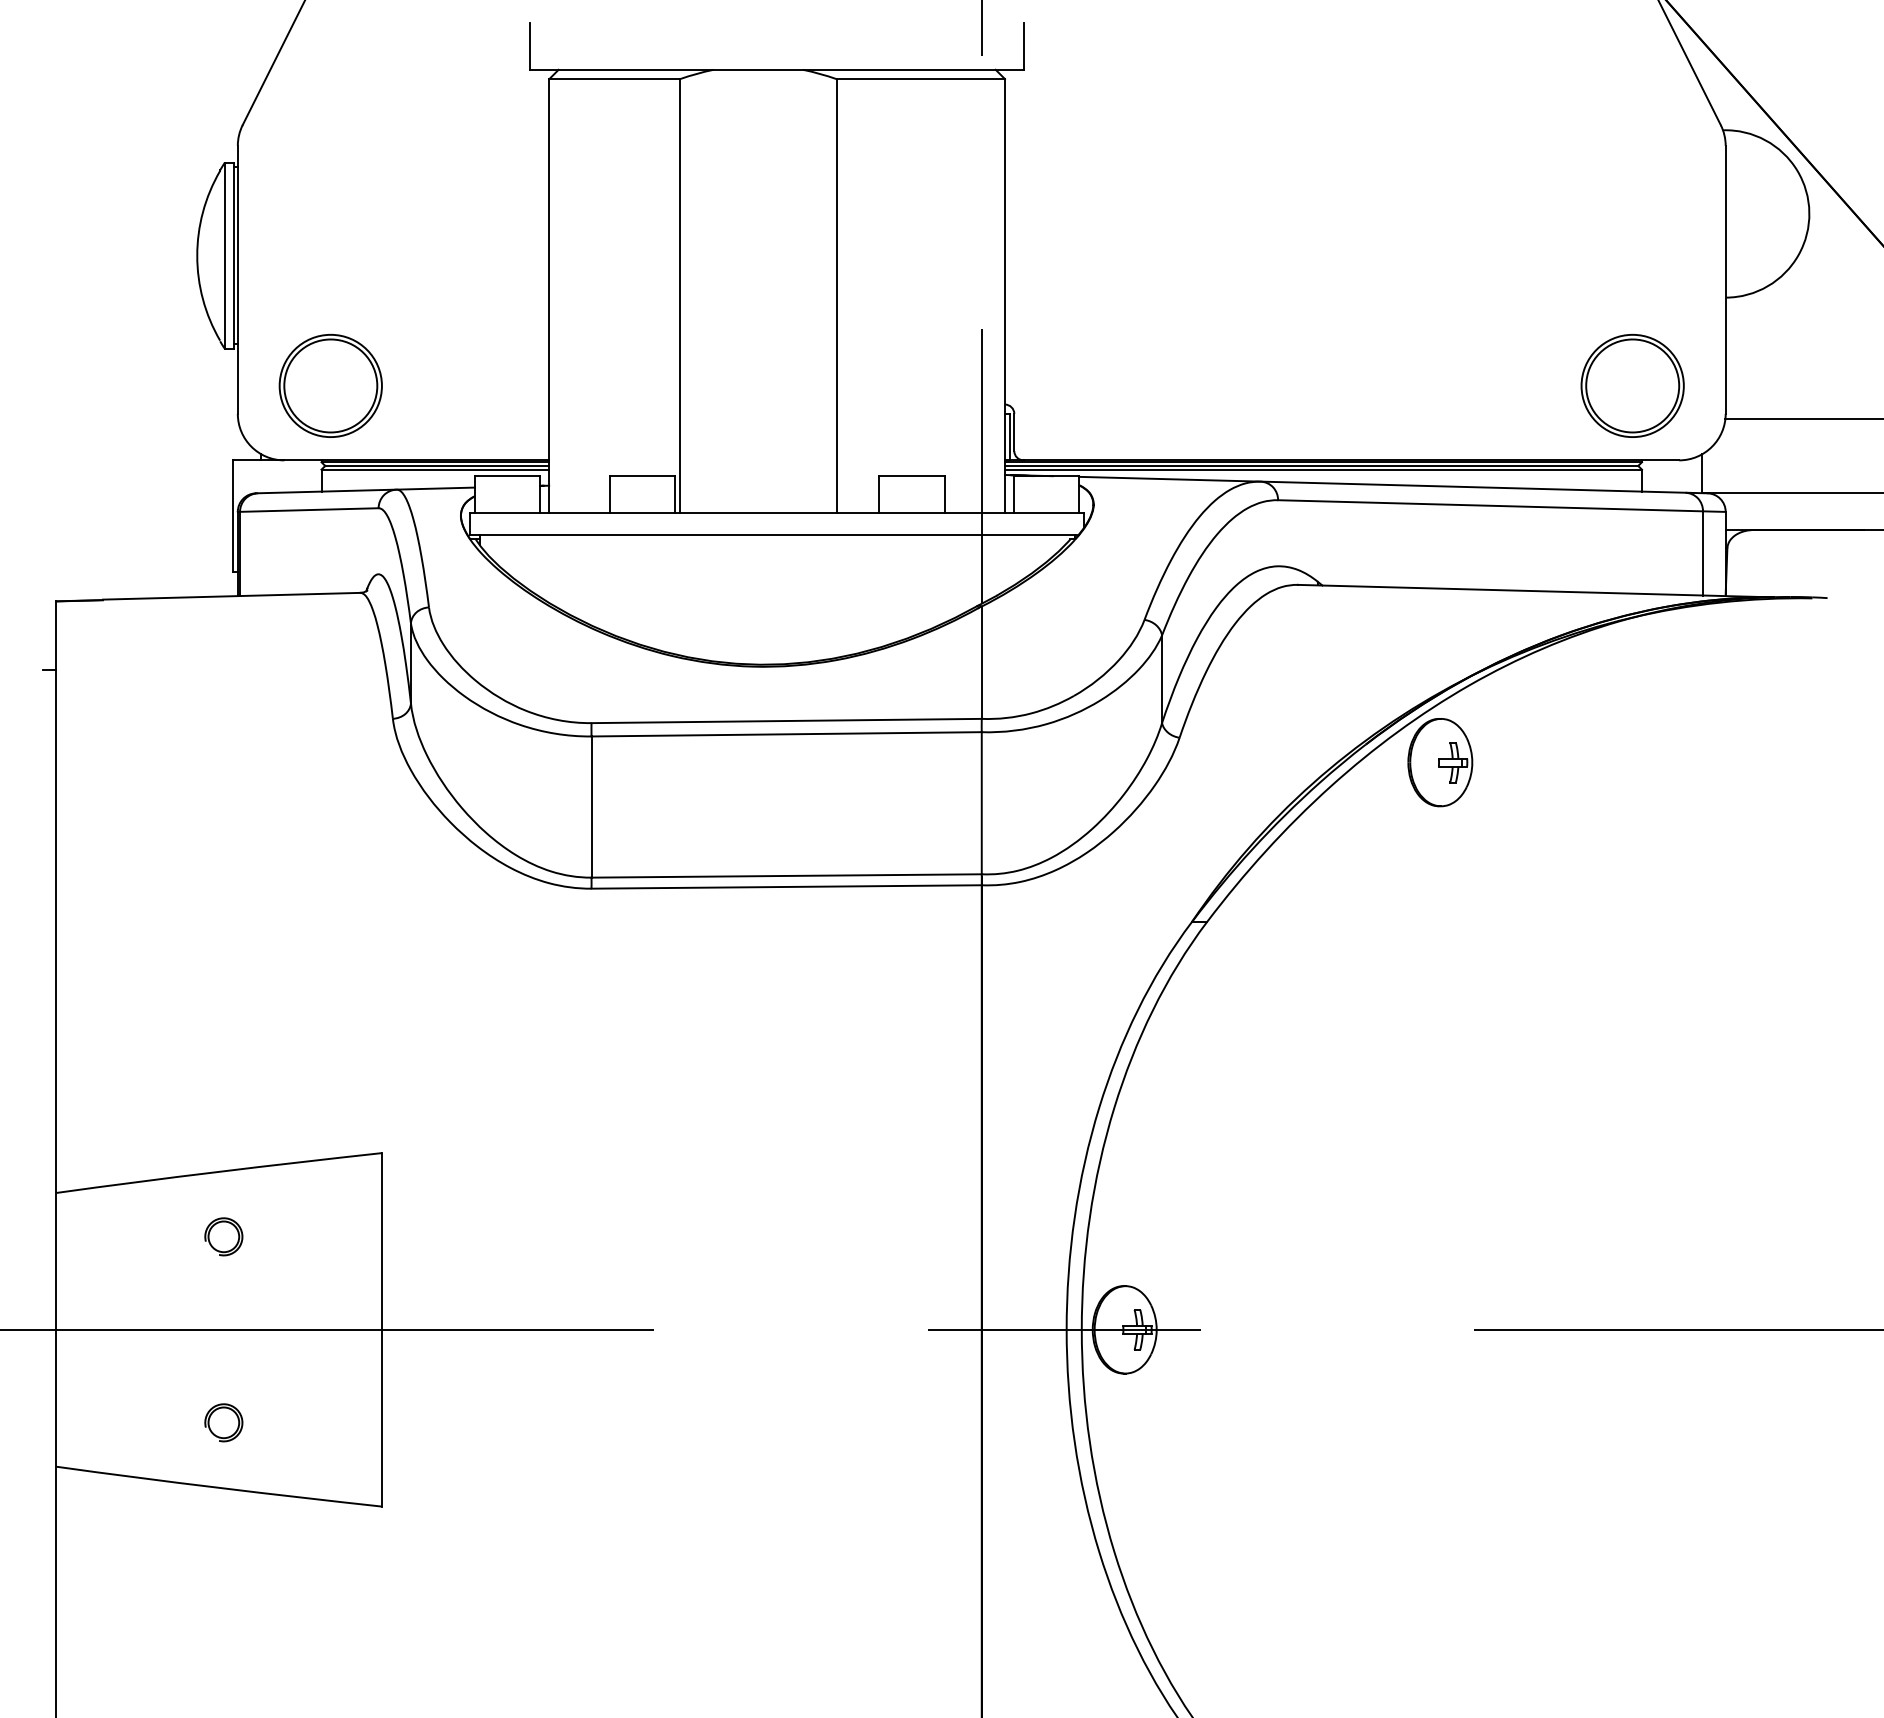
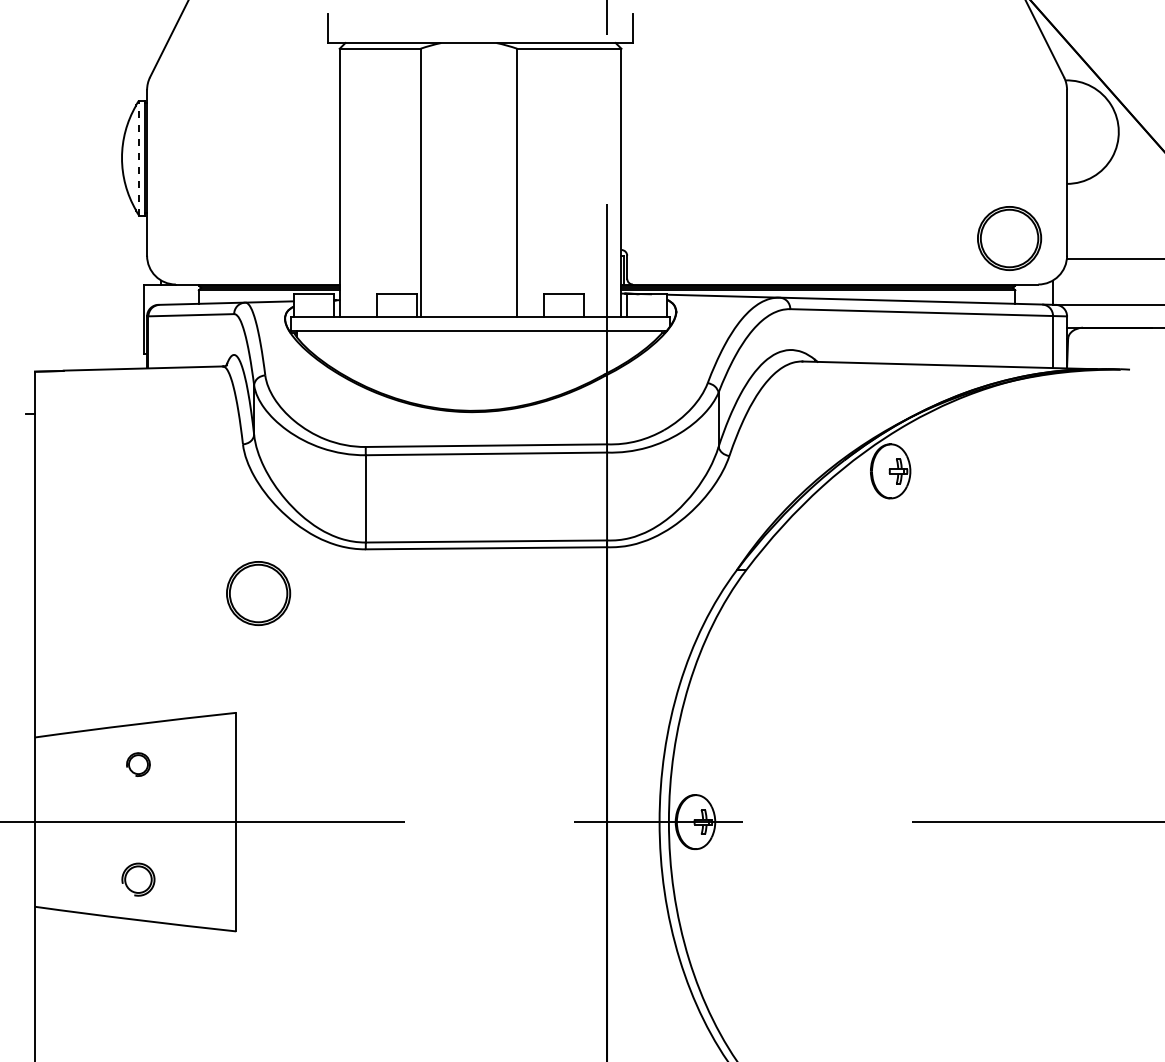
line: (225, 254) -> (139, 157), solid -> dashed
part: (330, 385) -> (258, 593), moved
part: (223, 1422) -> (138, 879), size x1.4

